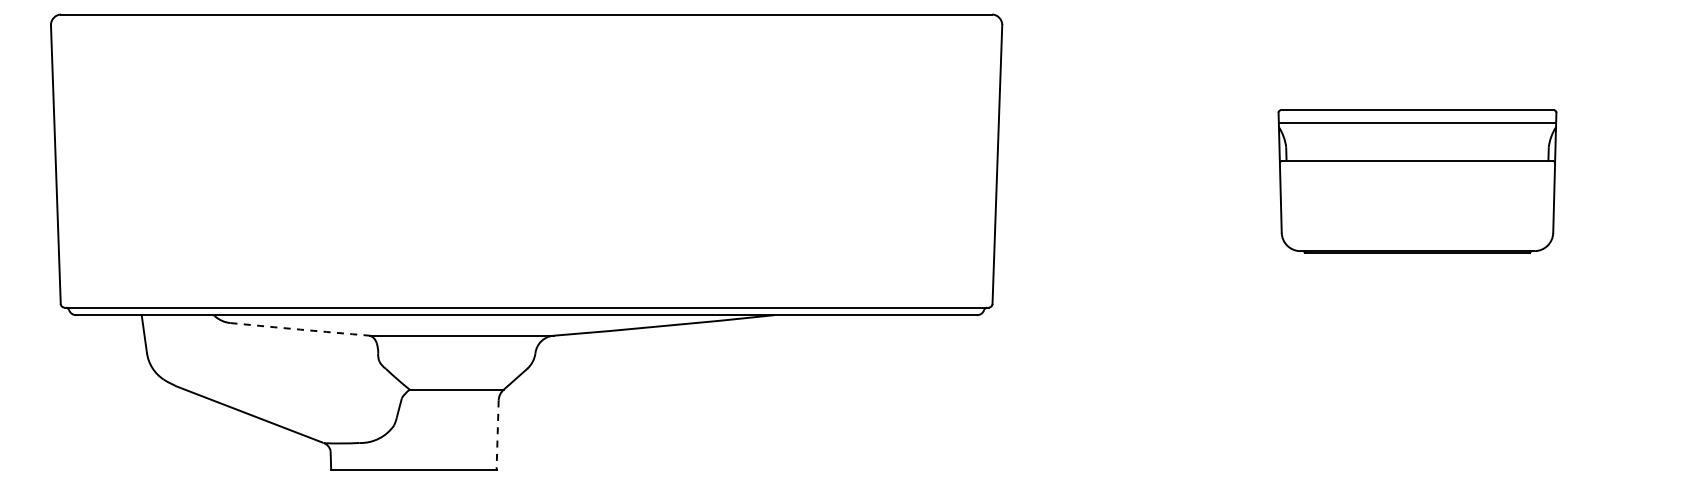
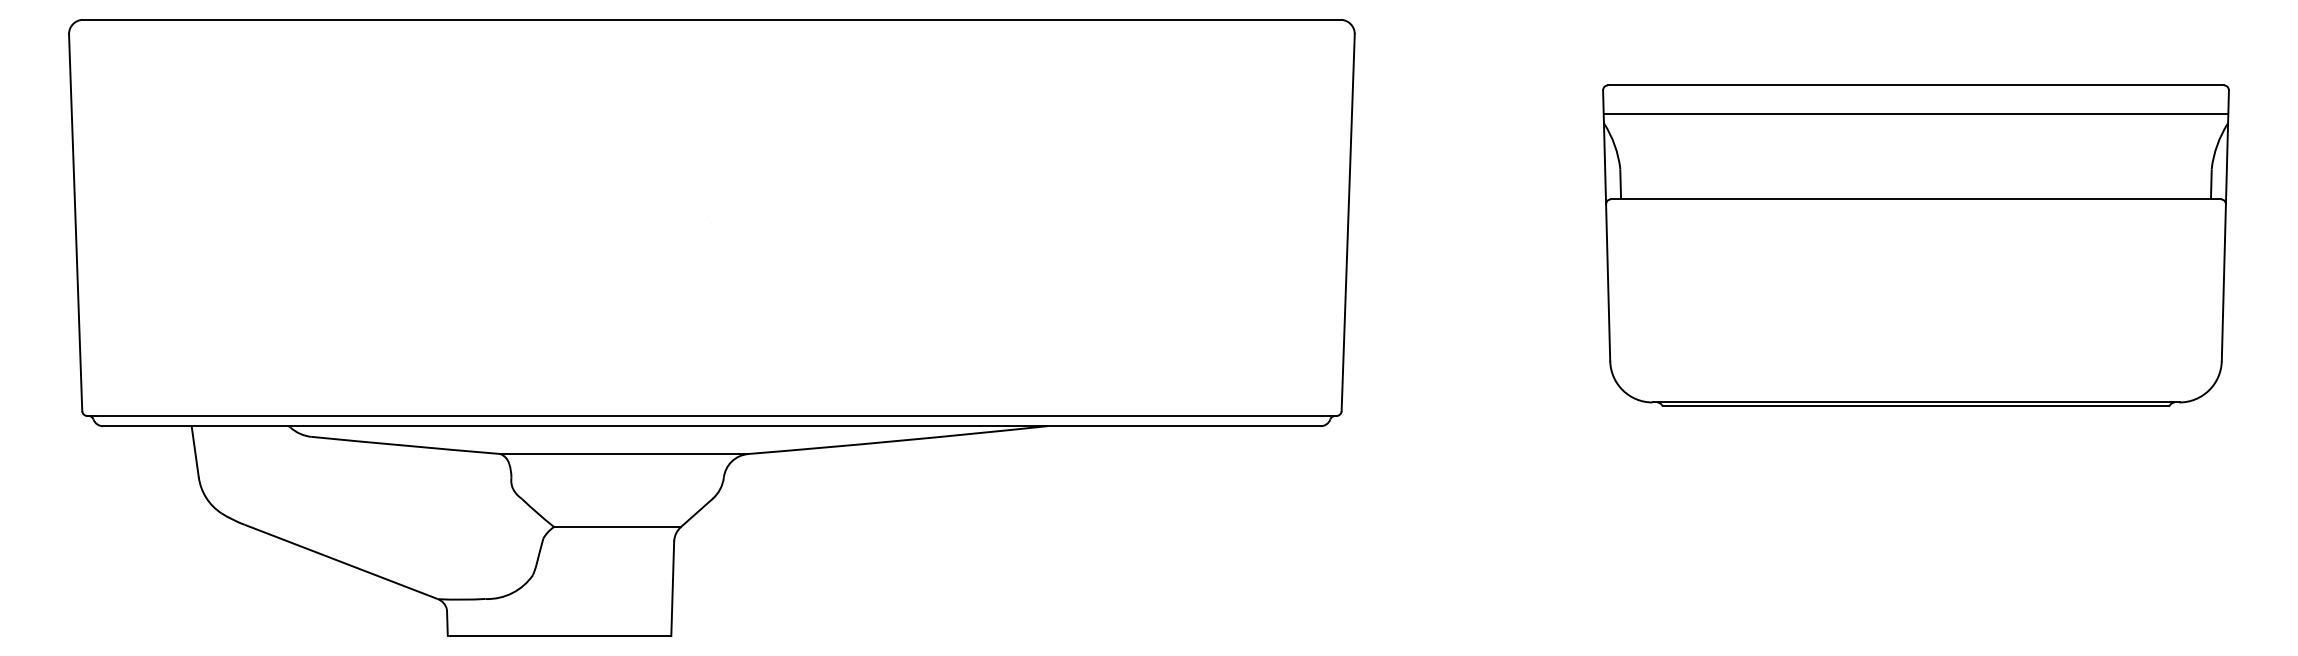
part: (1417, 181) -> (1916, 245), size x1.67
arc: (300, 329) -> (406, 445), dashed -> solid
line: (497, 435) -> (672, 588), dashed -> solid

